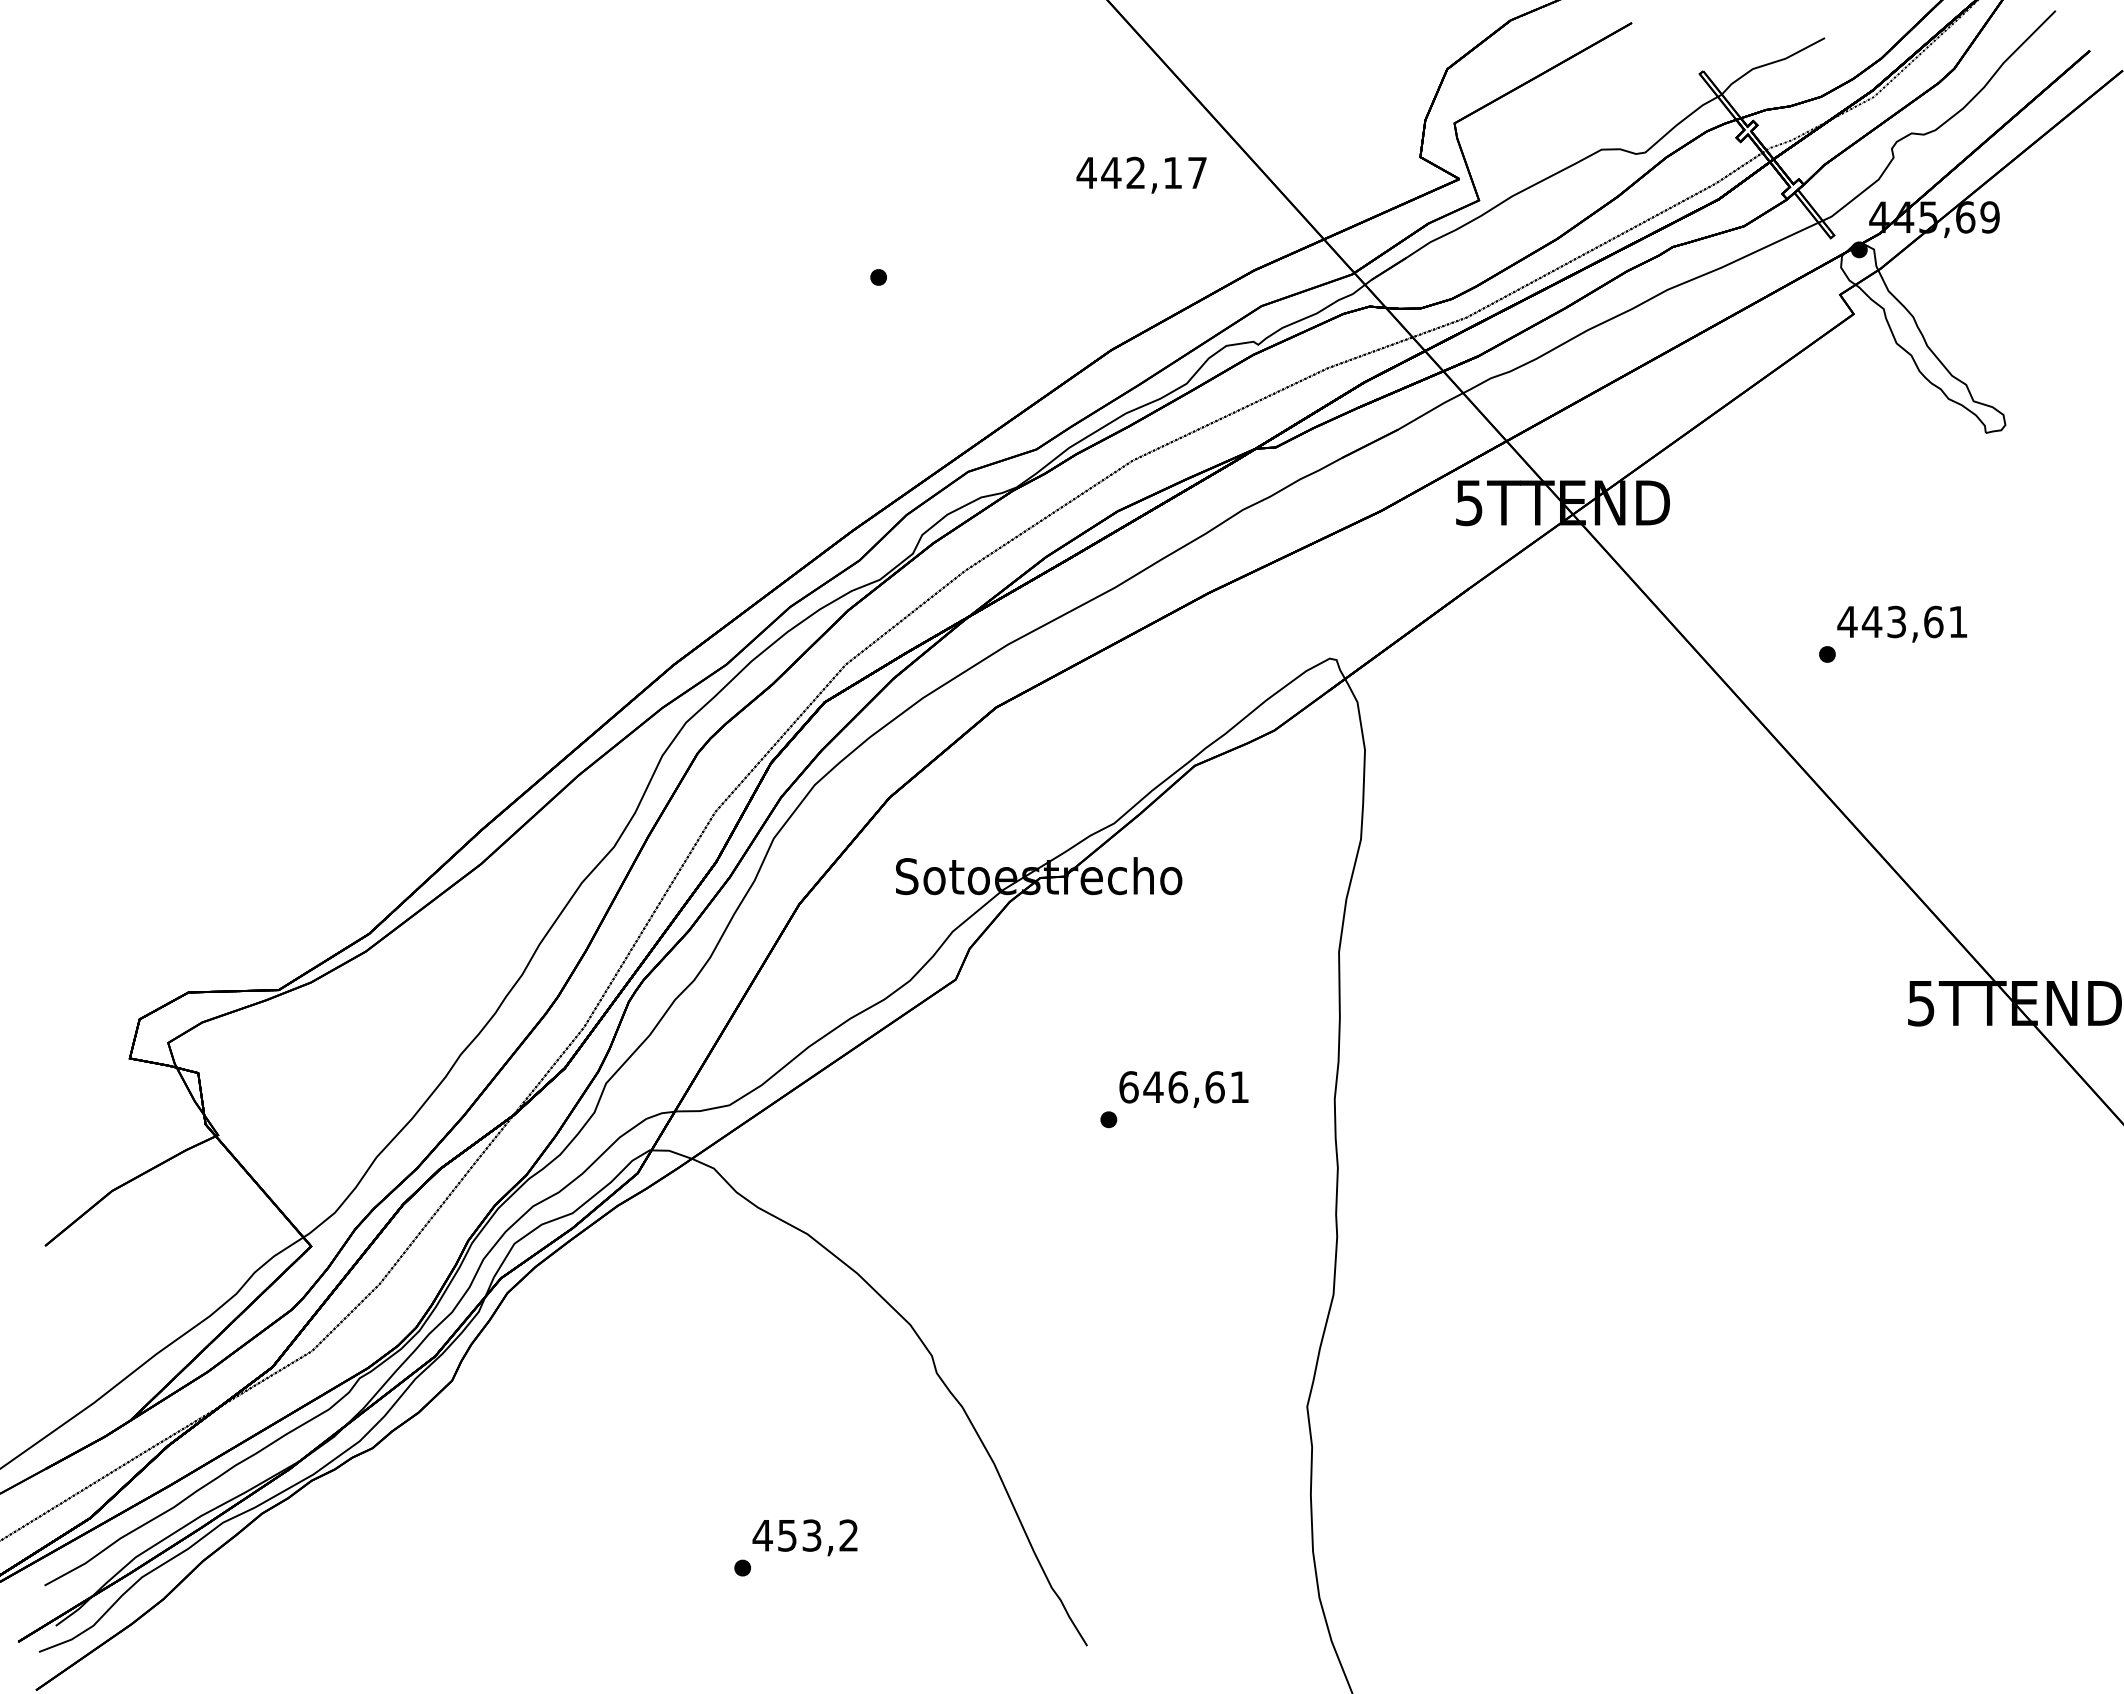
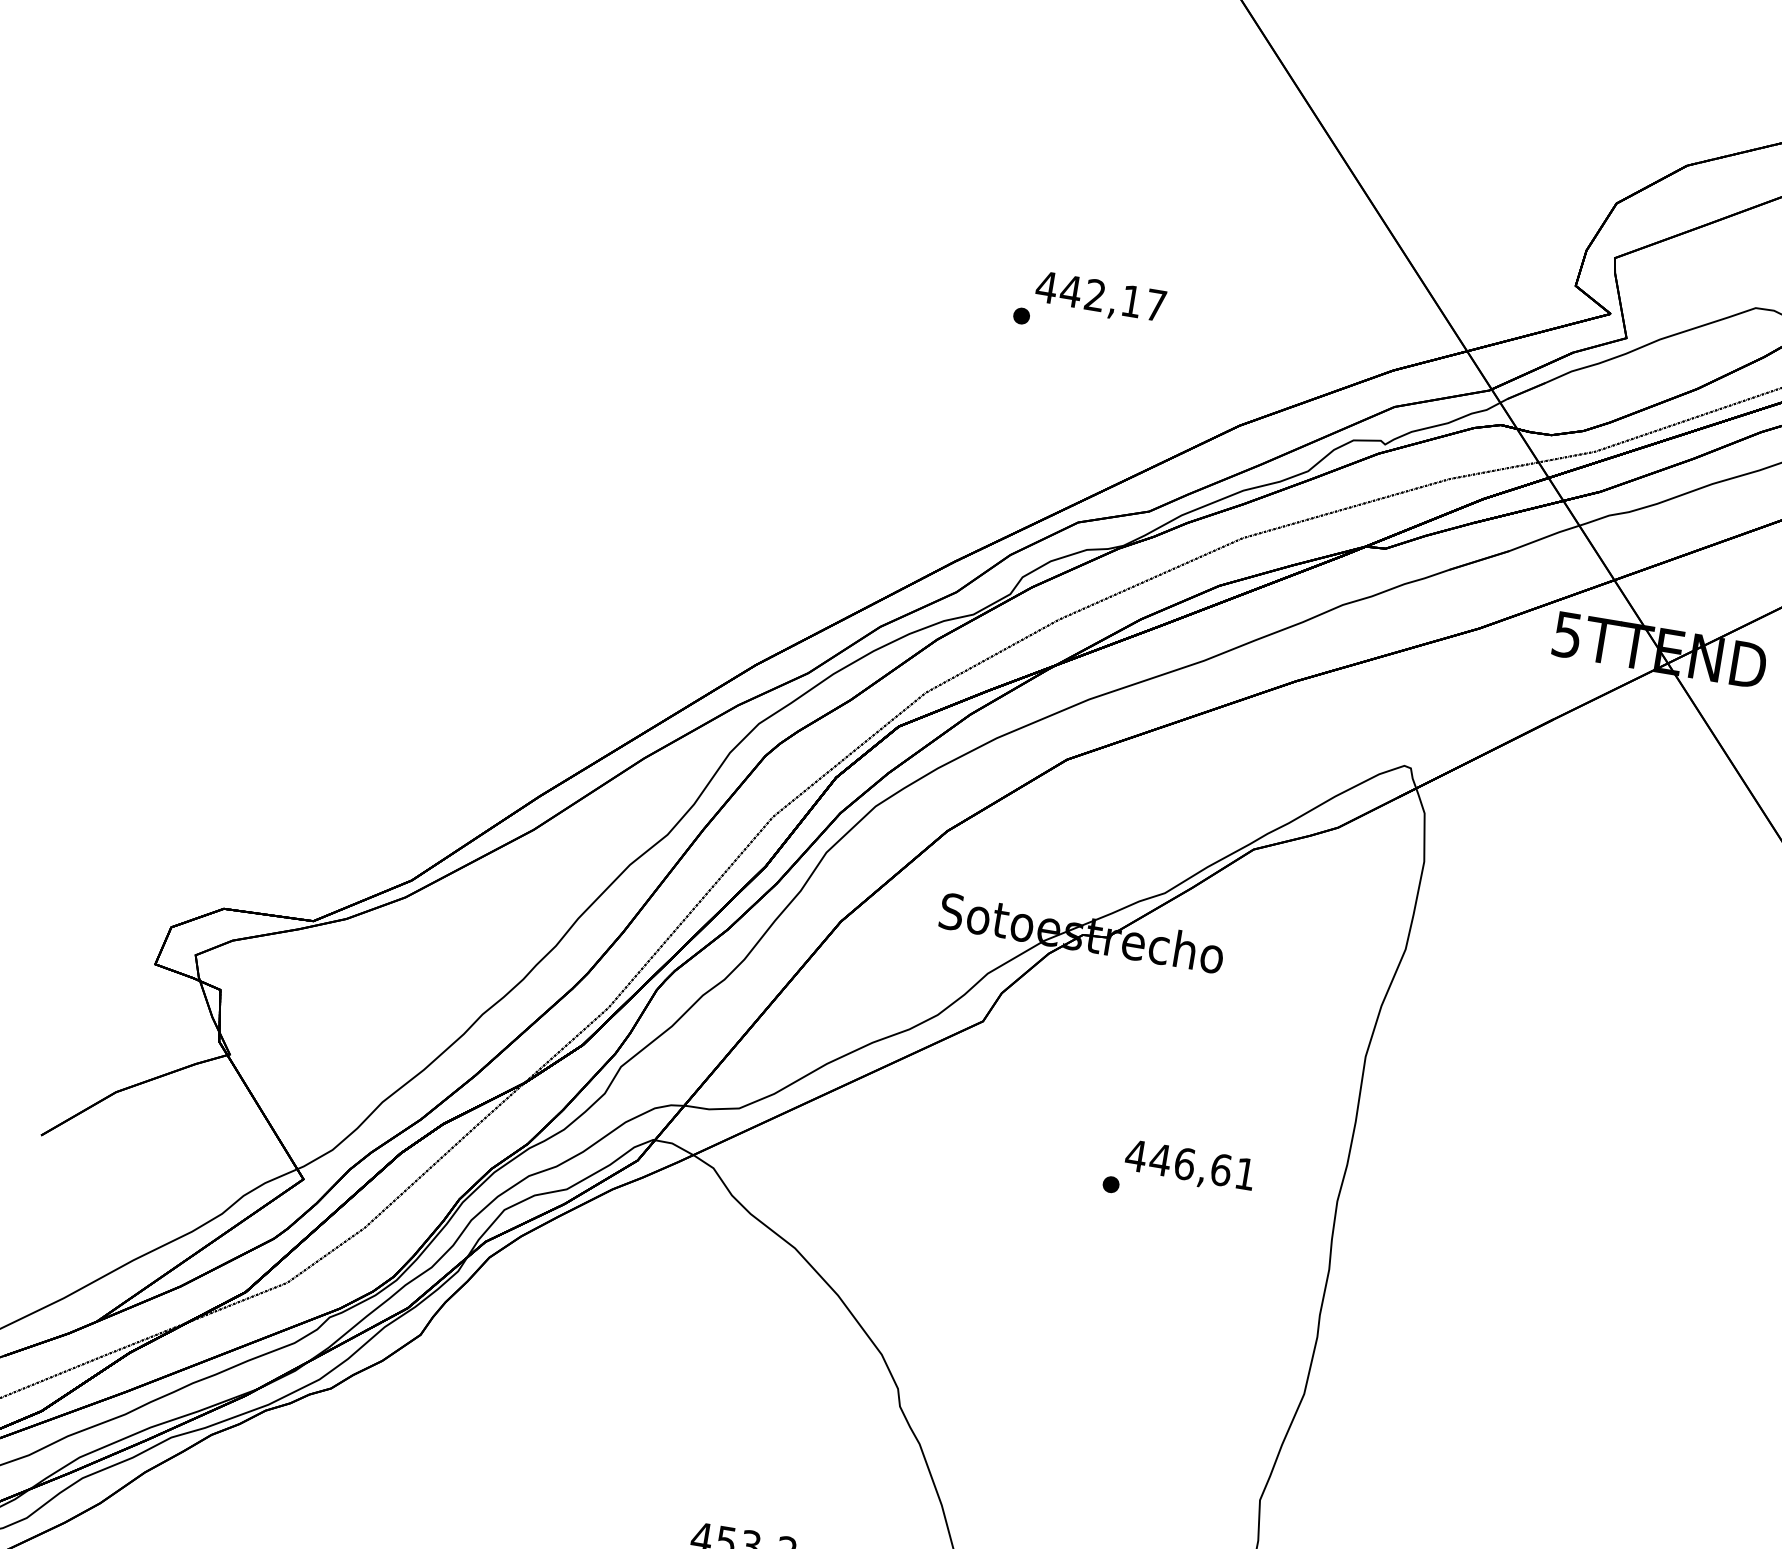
text: (1141, 174) -> (1100, 297), moved
text: (1128, 1087) -> (1135, 1156), 646,61 -> 446,61

